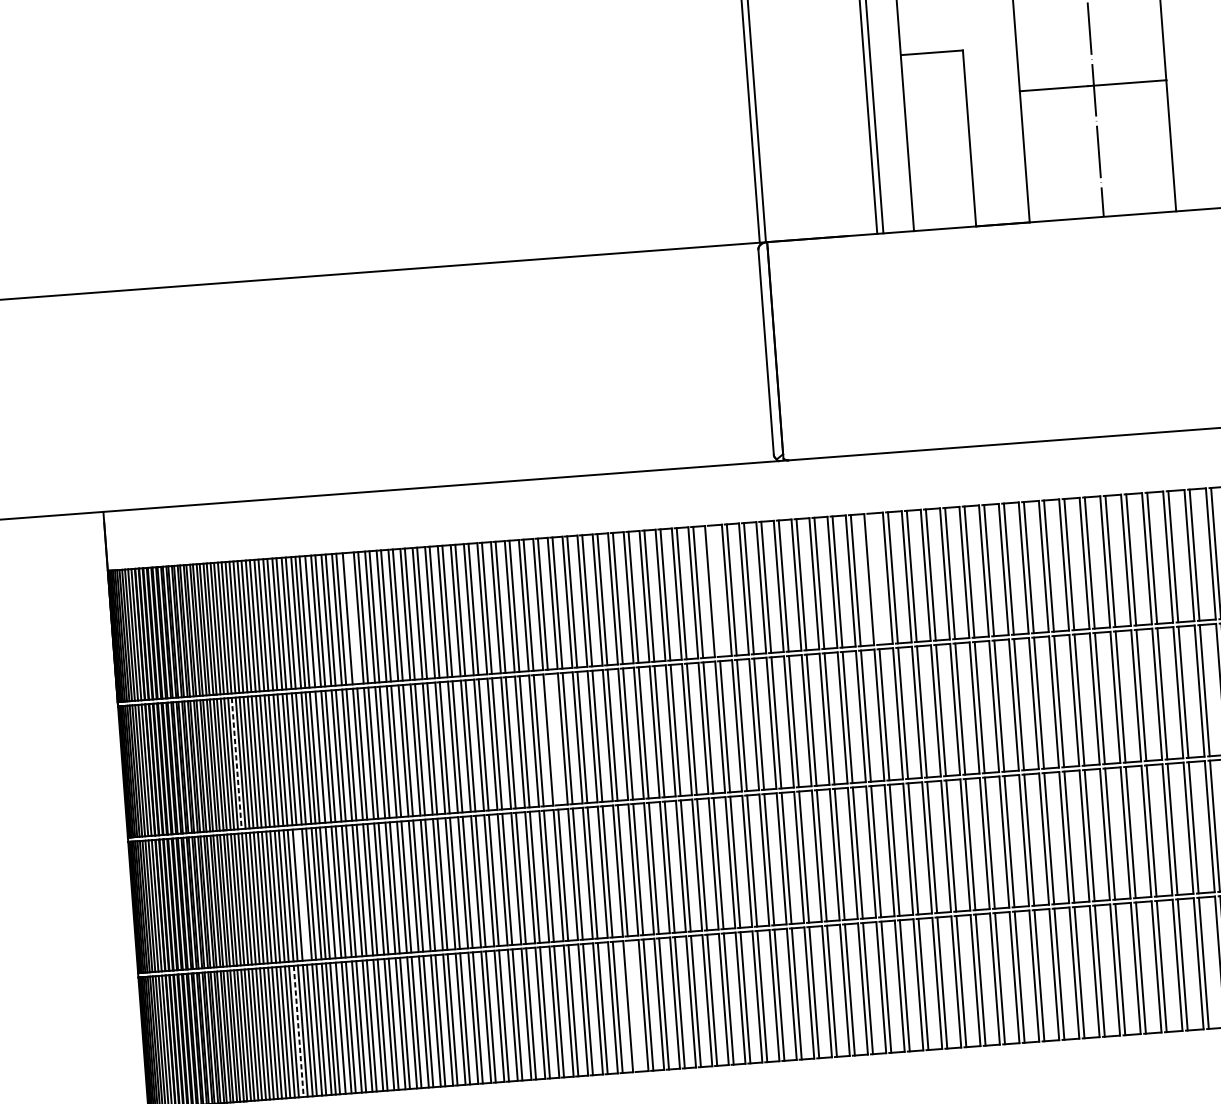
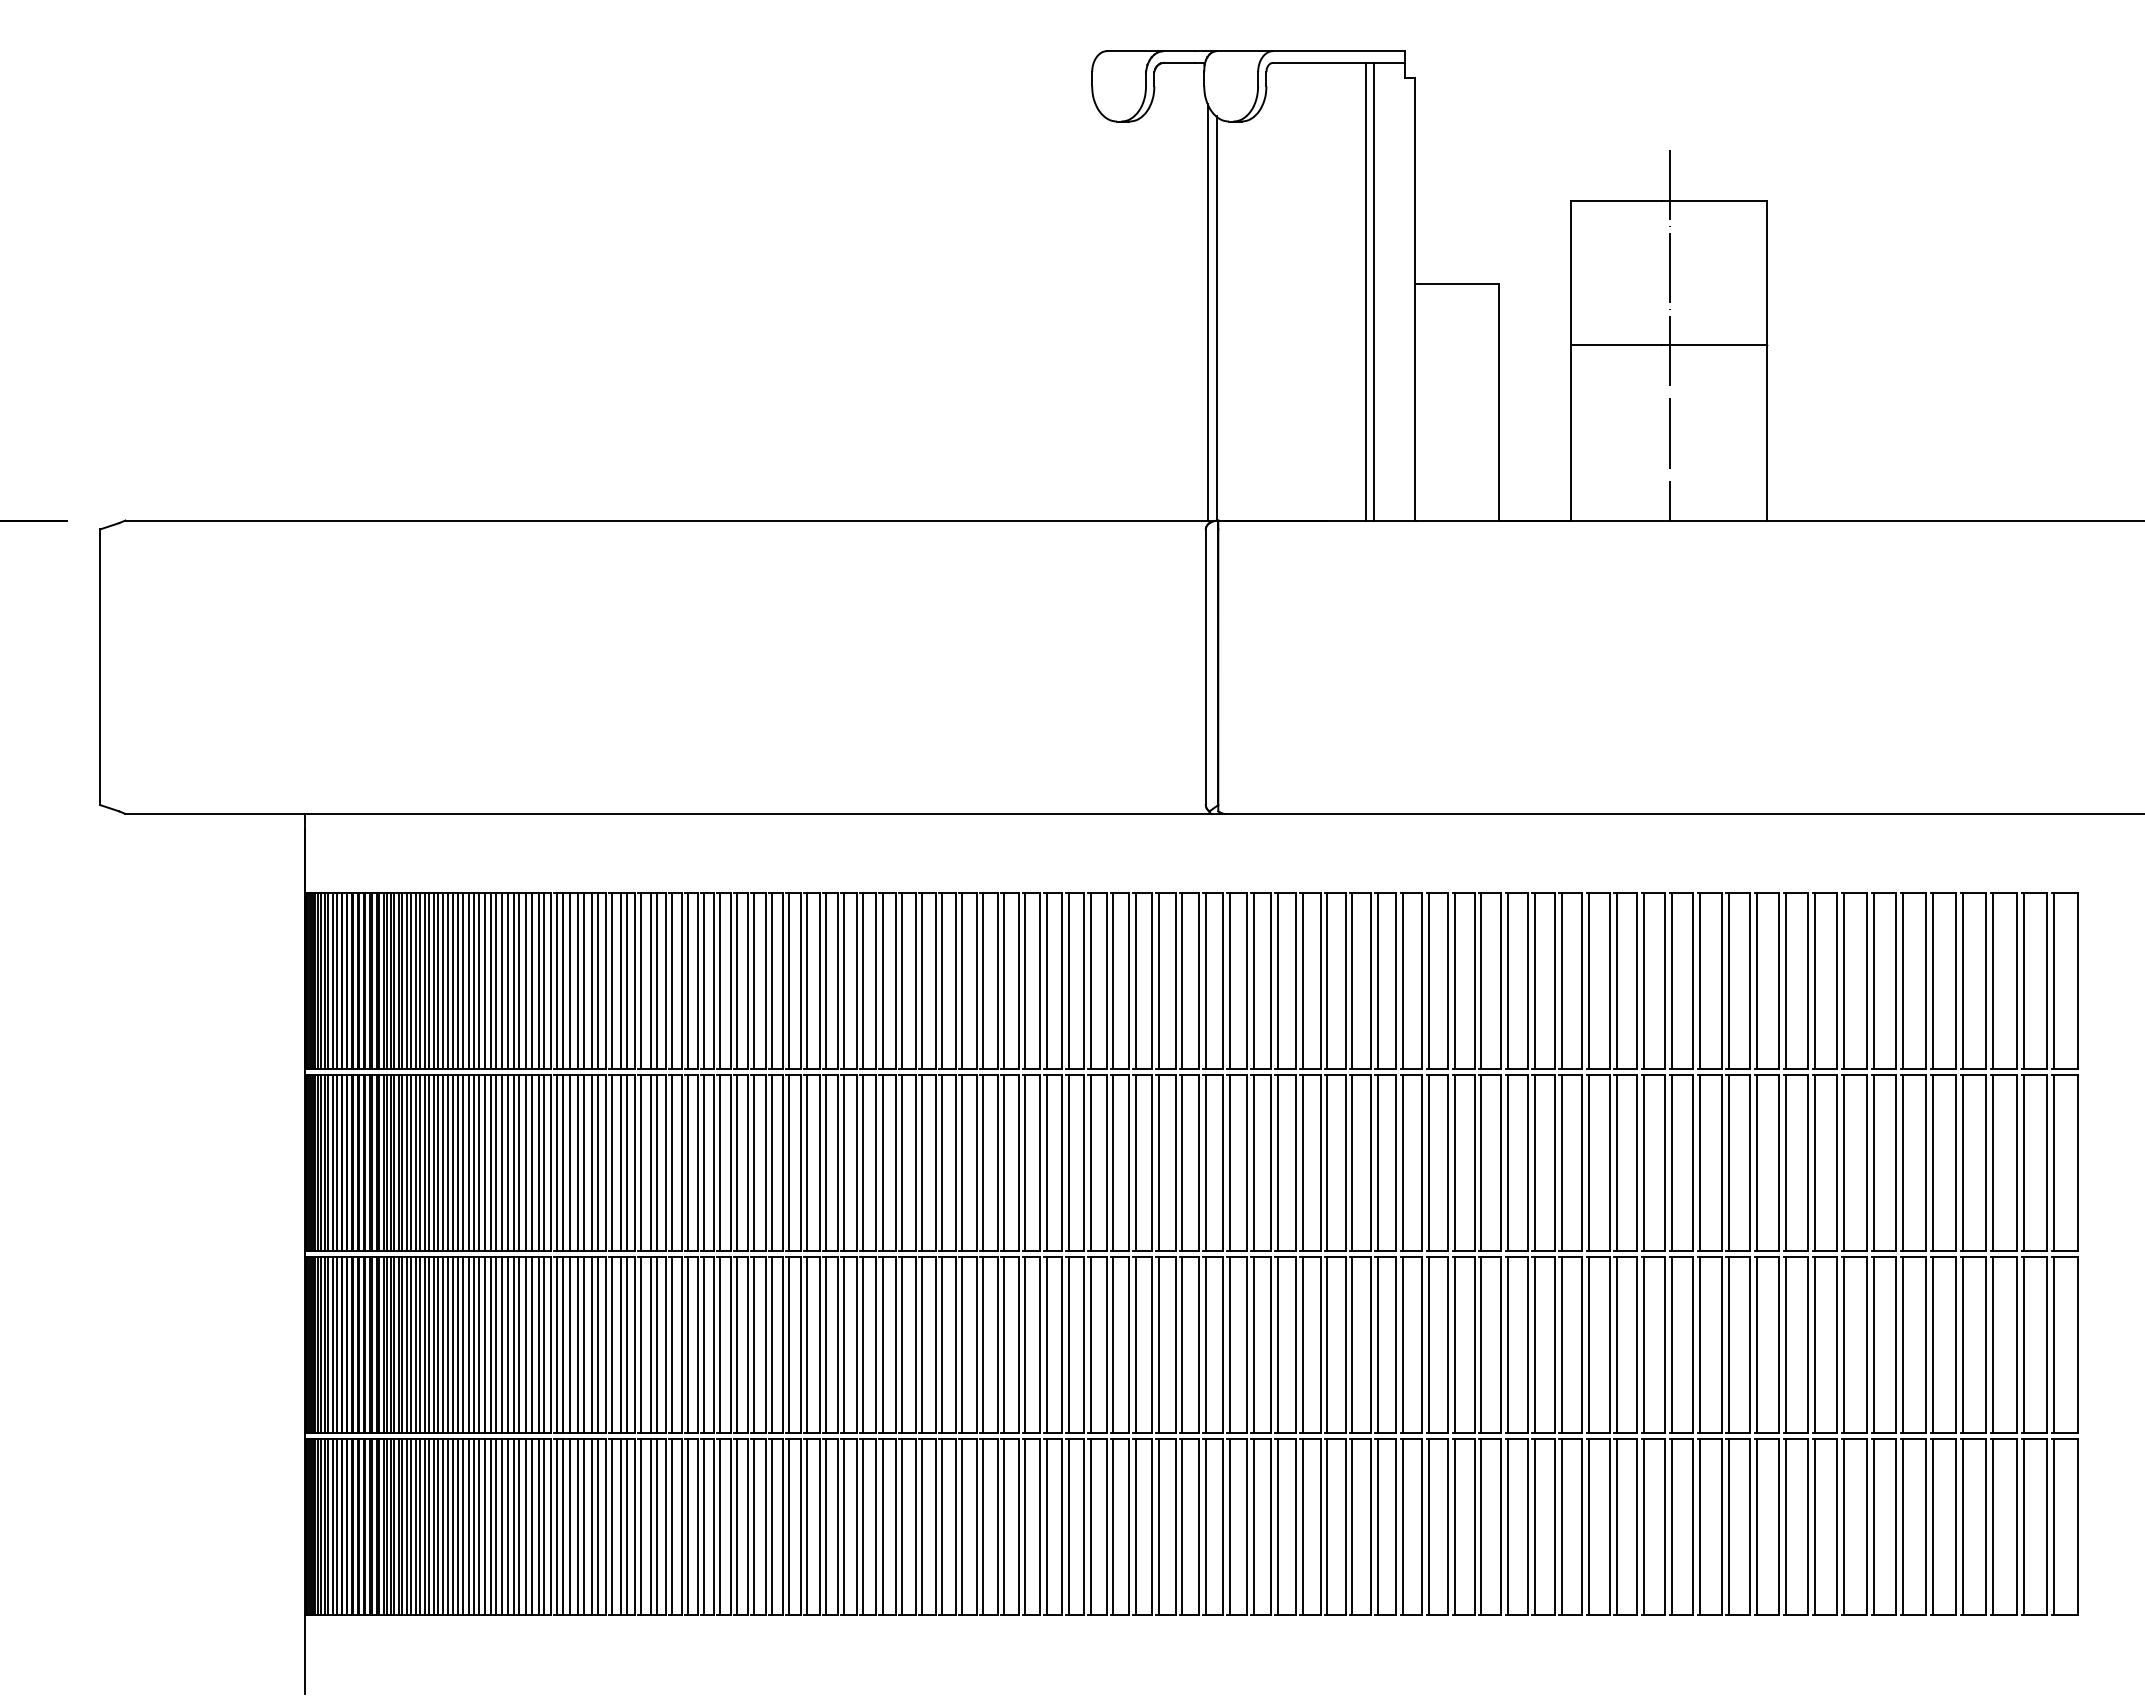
line: (874, 579) -> (1327, 981), added
line: (714, 591) -> (1113, 981), added
line: (352, 618) -> (626, 981), added
line: (553, 740) -> (882, 1163), added
line: (237, 763) -> (458, 1163), dashed -> solid
line: (301, 894) -> (531, 1344), added
line: (632, 1006) -> (962, 1526), added
line: (298, 1031) -> (513, 1527), dashed -> solid

